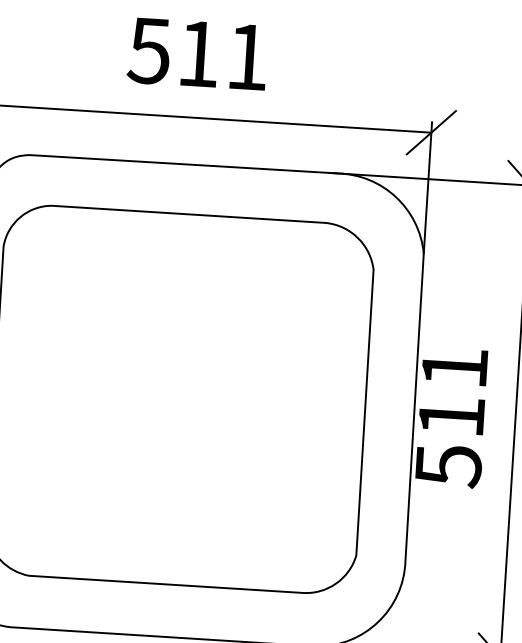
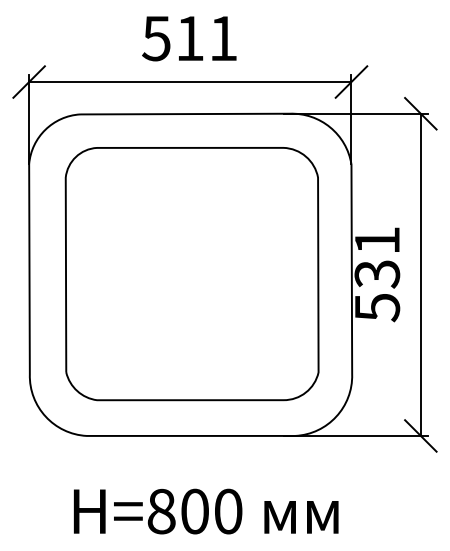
text: (451, 417) -> (377, 274), 511 -> 531

